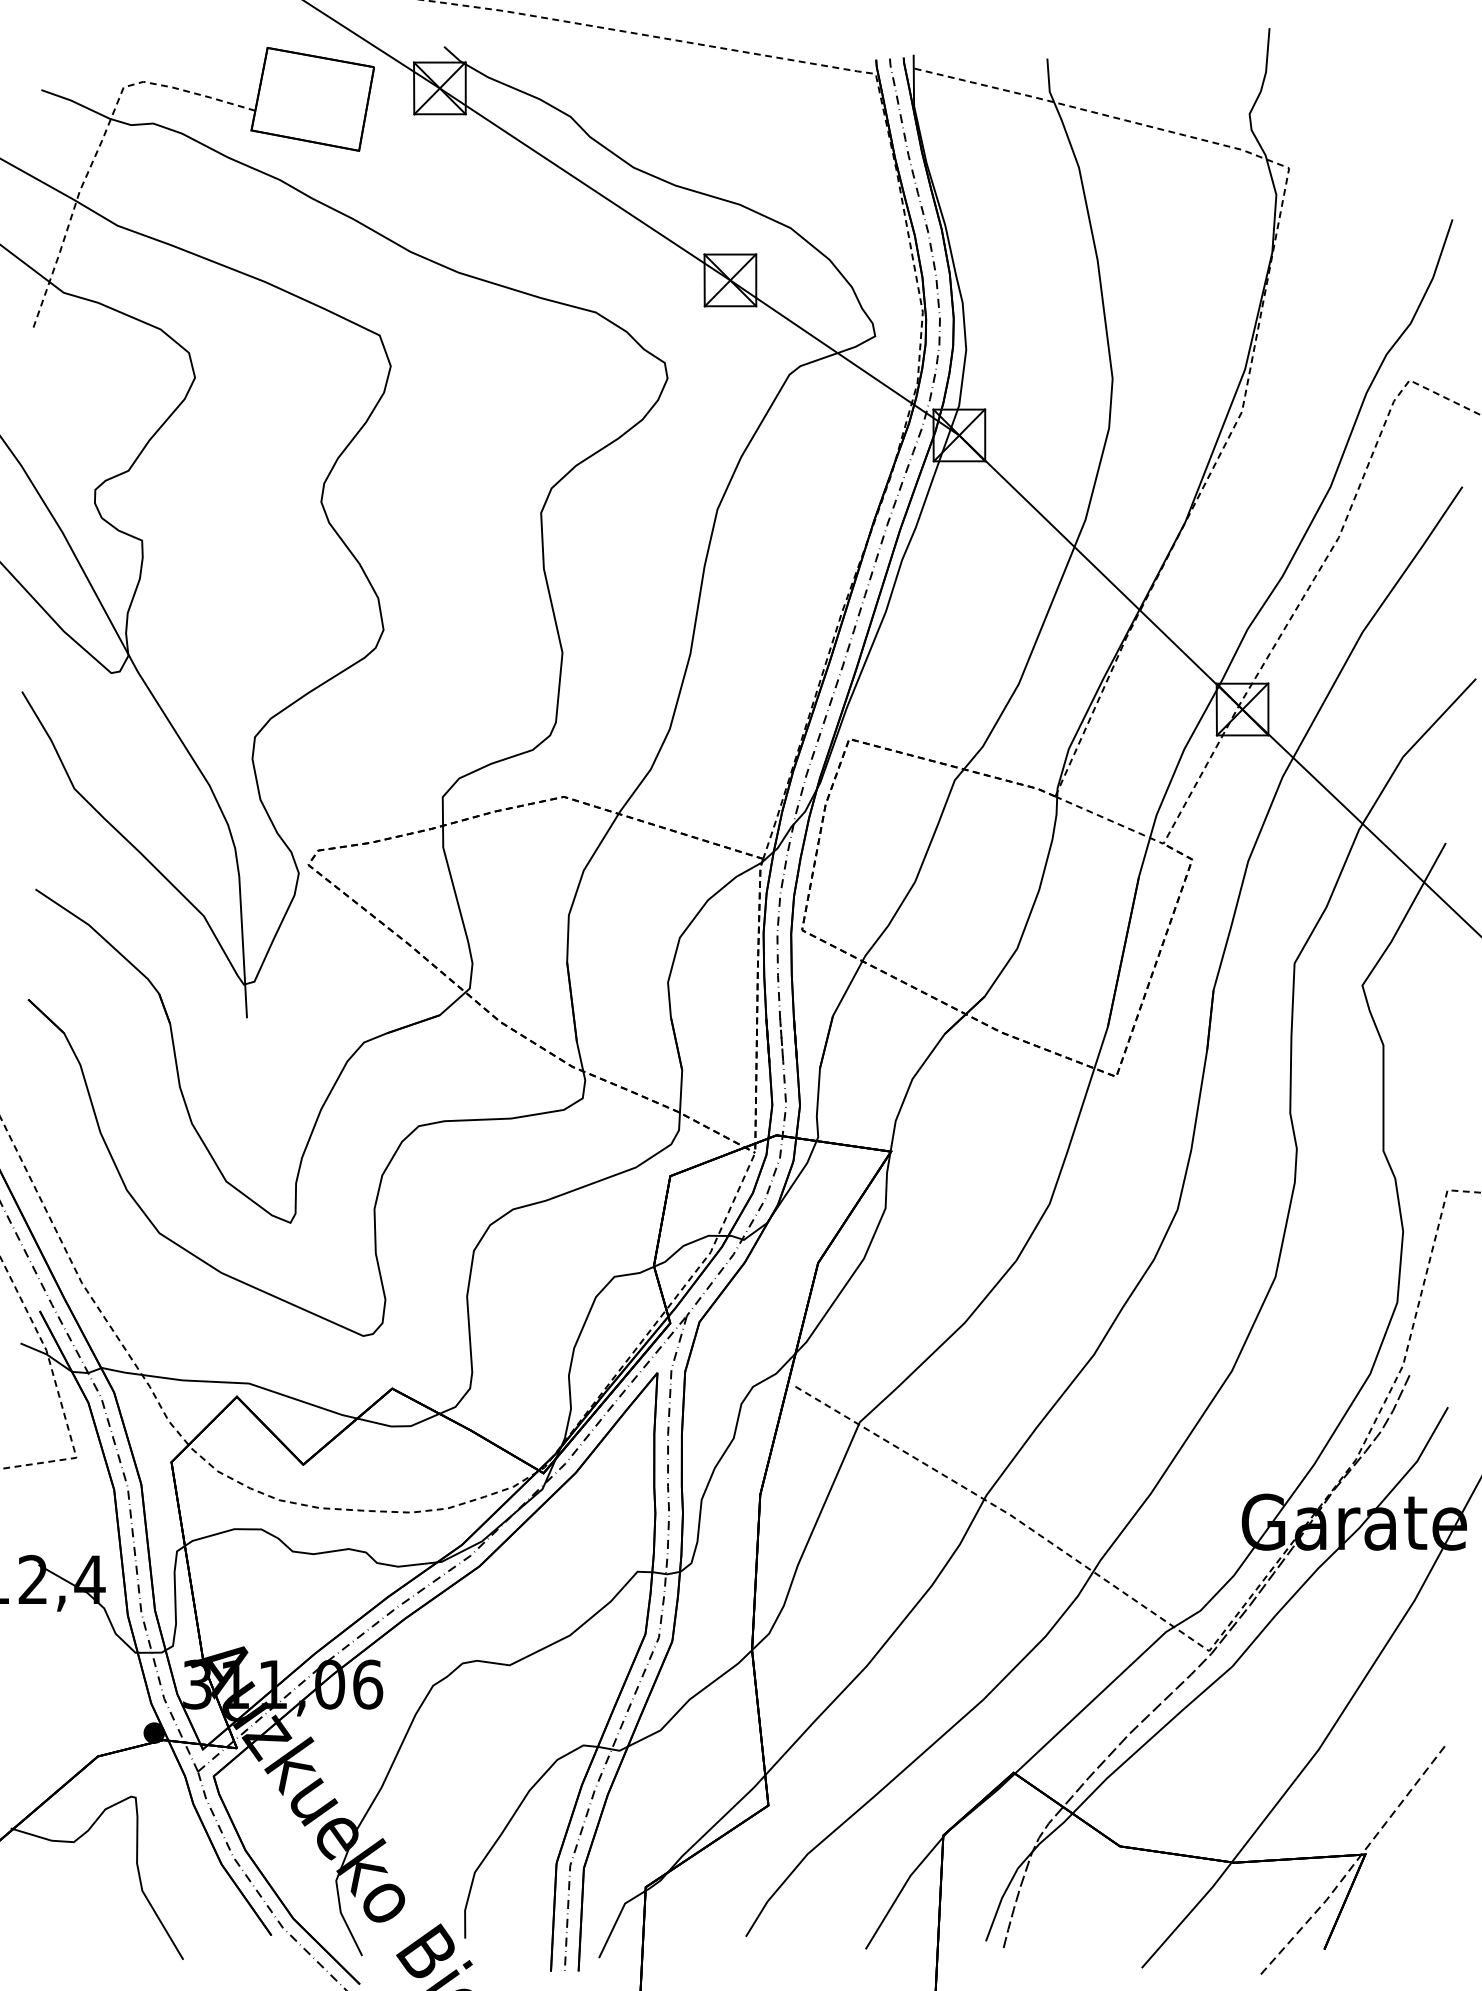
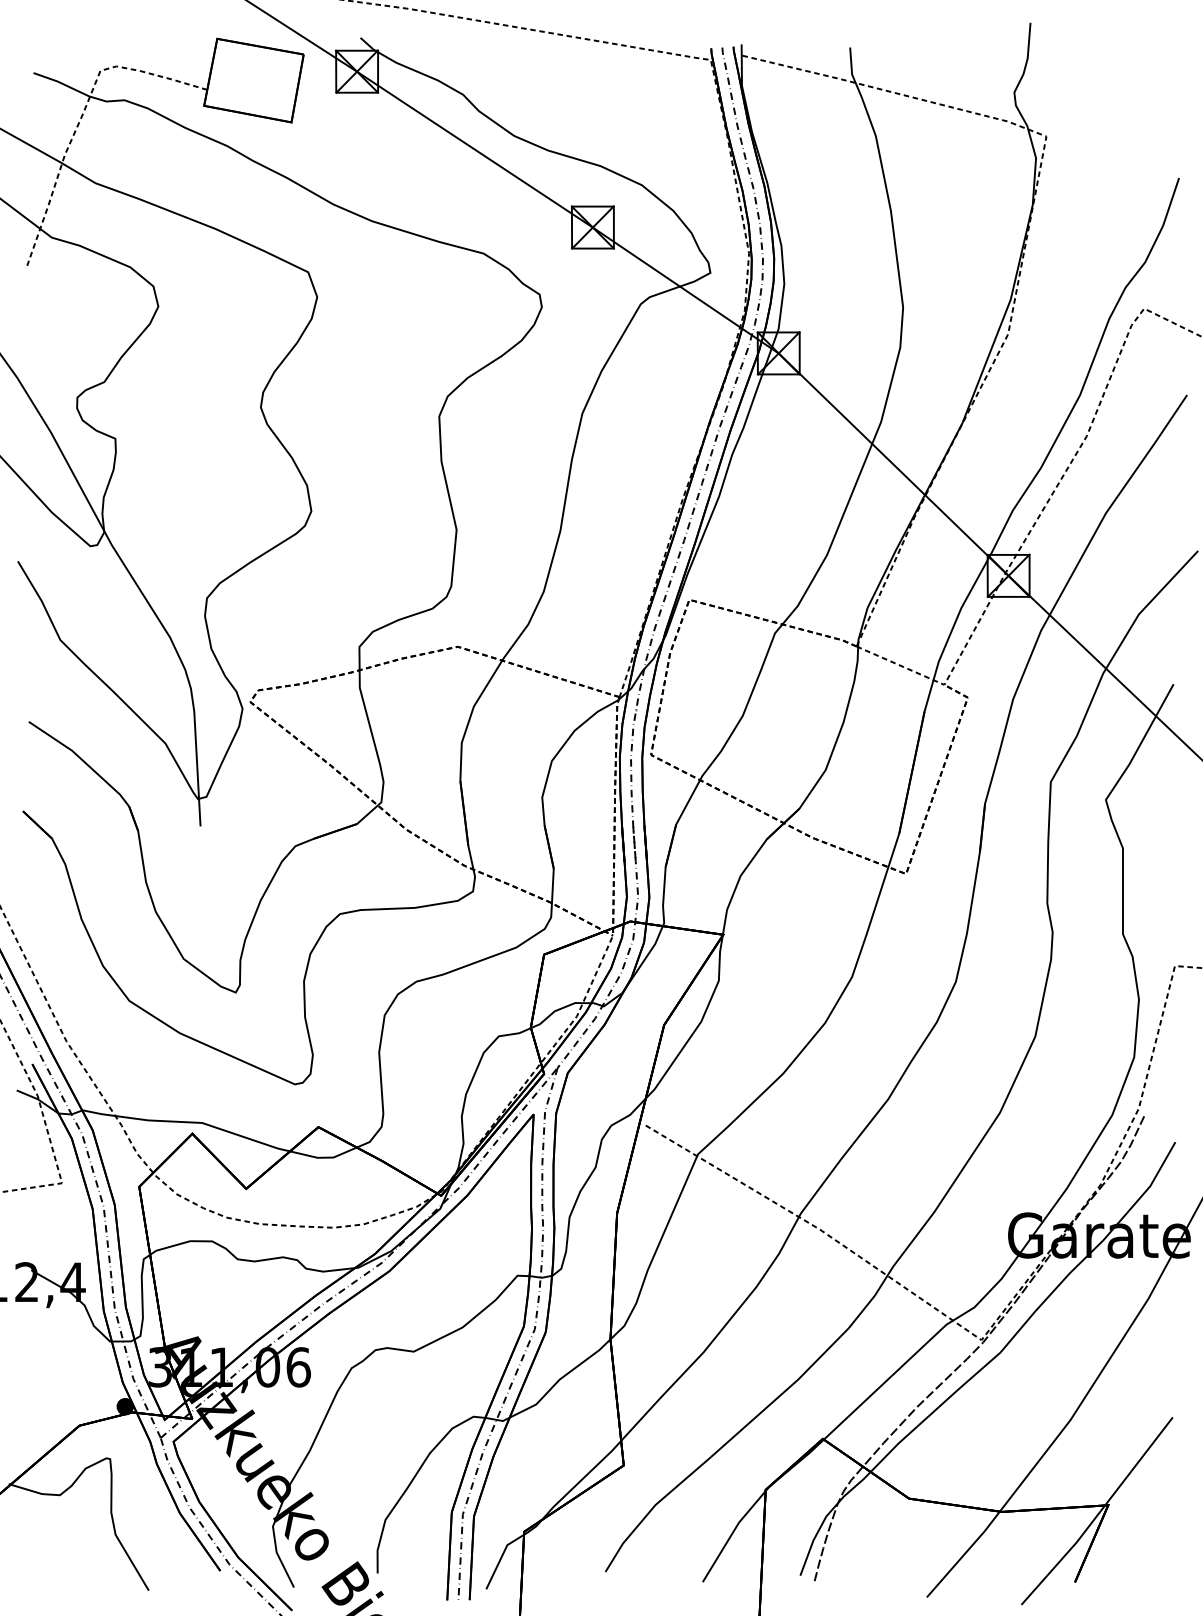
line: (1353, 1864) -> (1098, 1513), dashed -> solid

